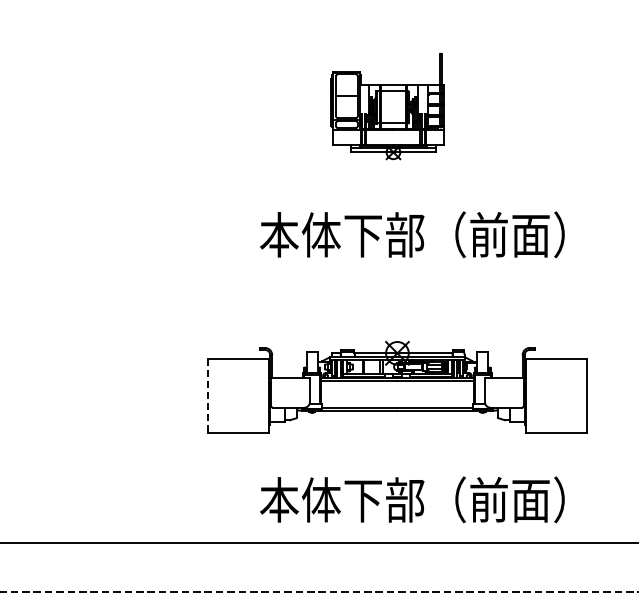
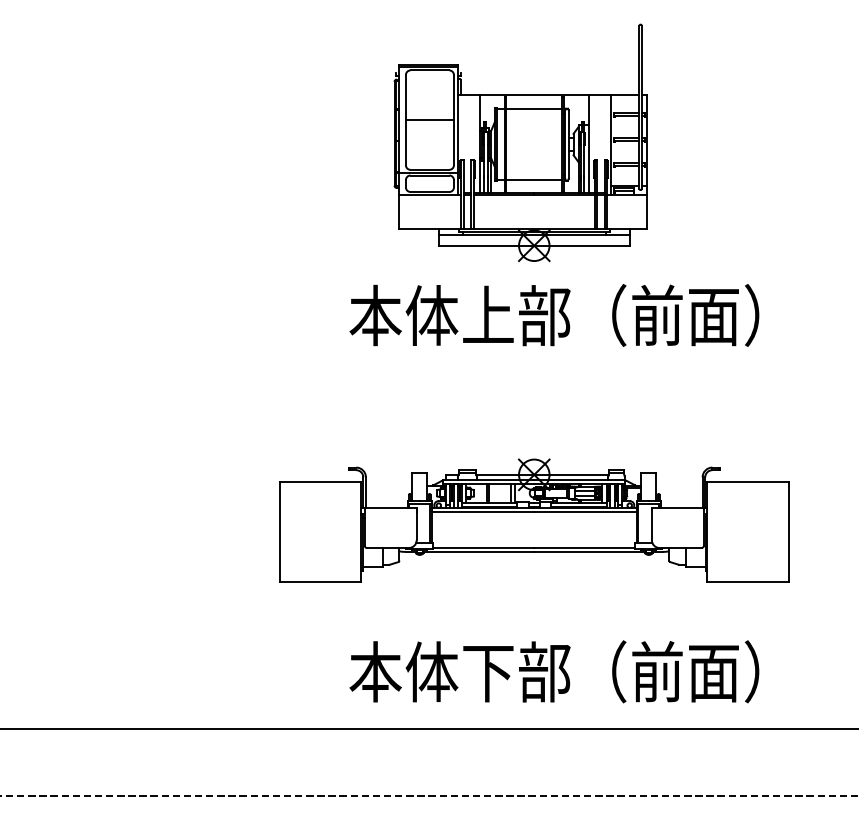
part: (387, 106) -> (520, 142), size x1.67
text: (363, 234) -> (488, 315), 本体下部（前面） -> 本体上部（前面）
line: (208, 396) -> (280, 532), dashed -> solid

